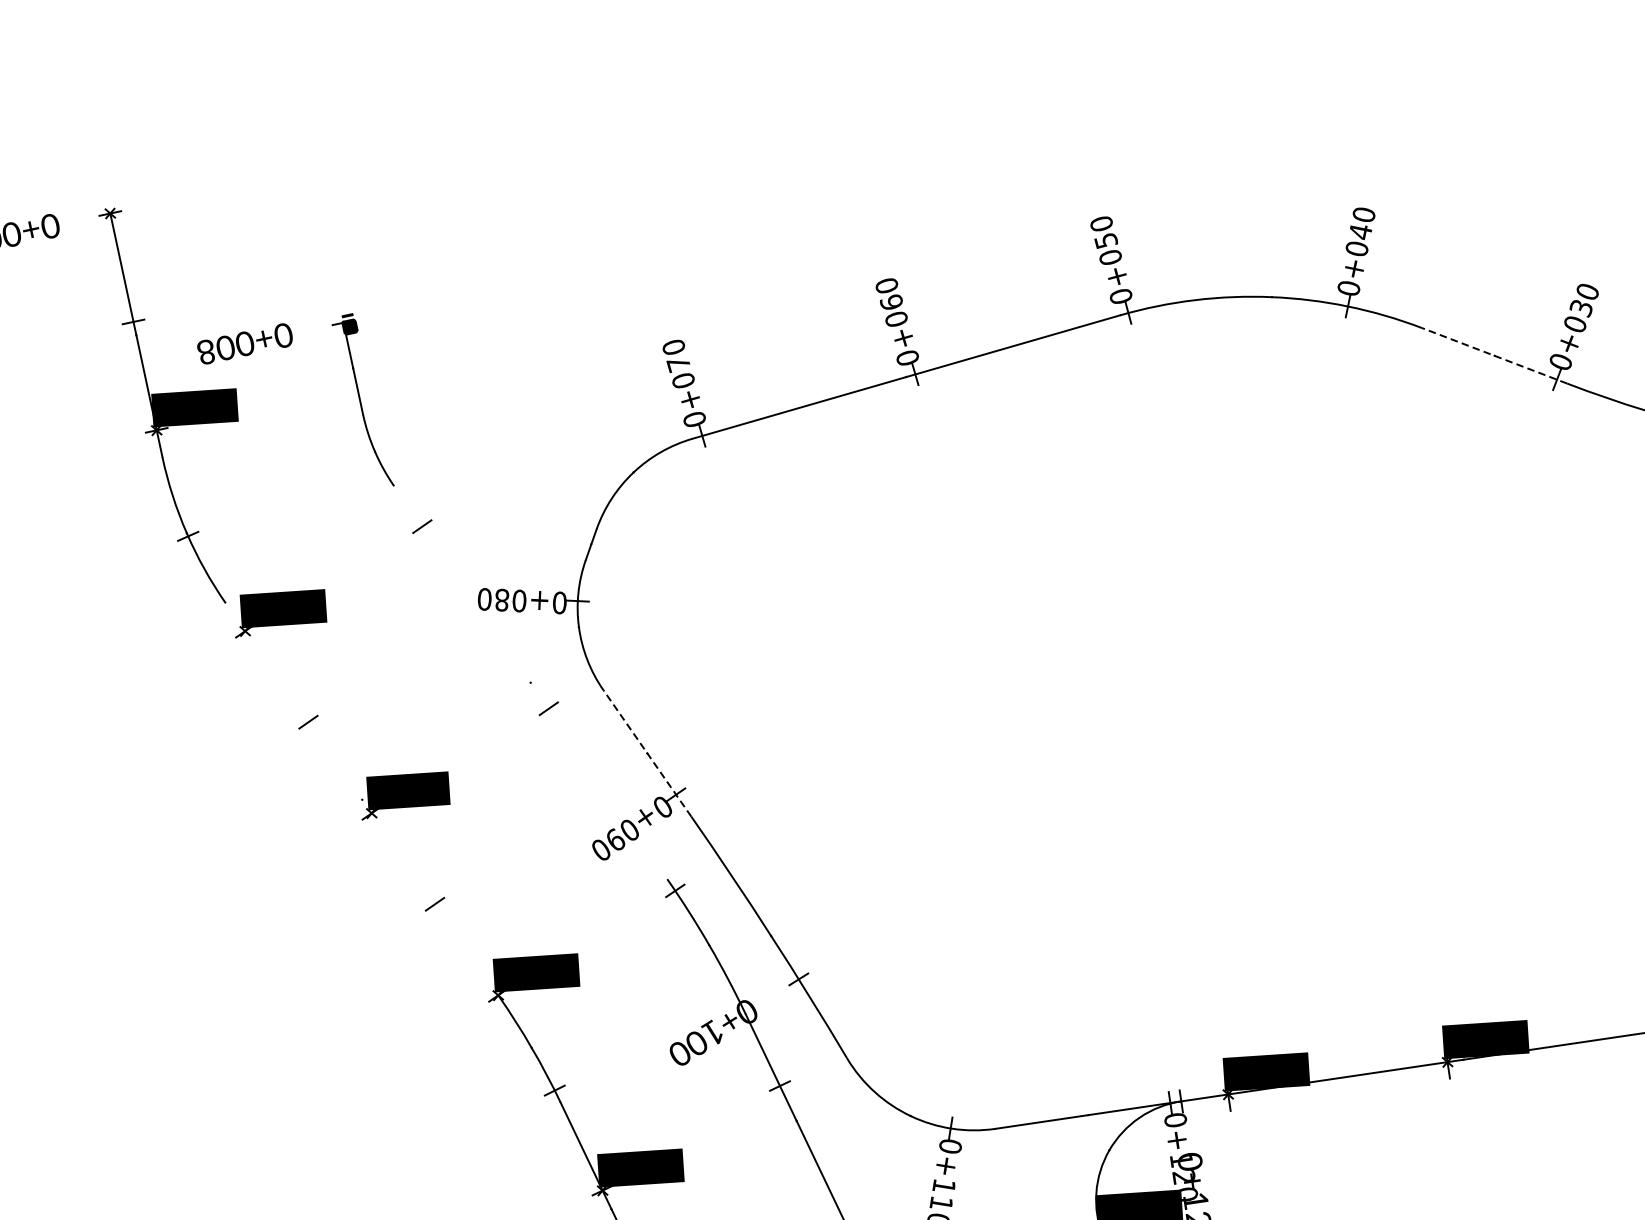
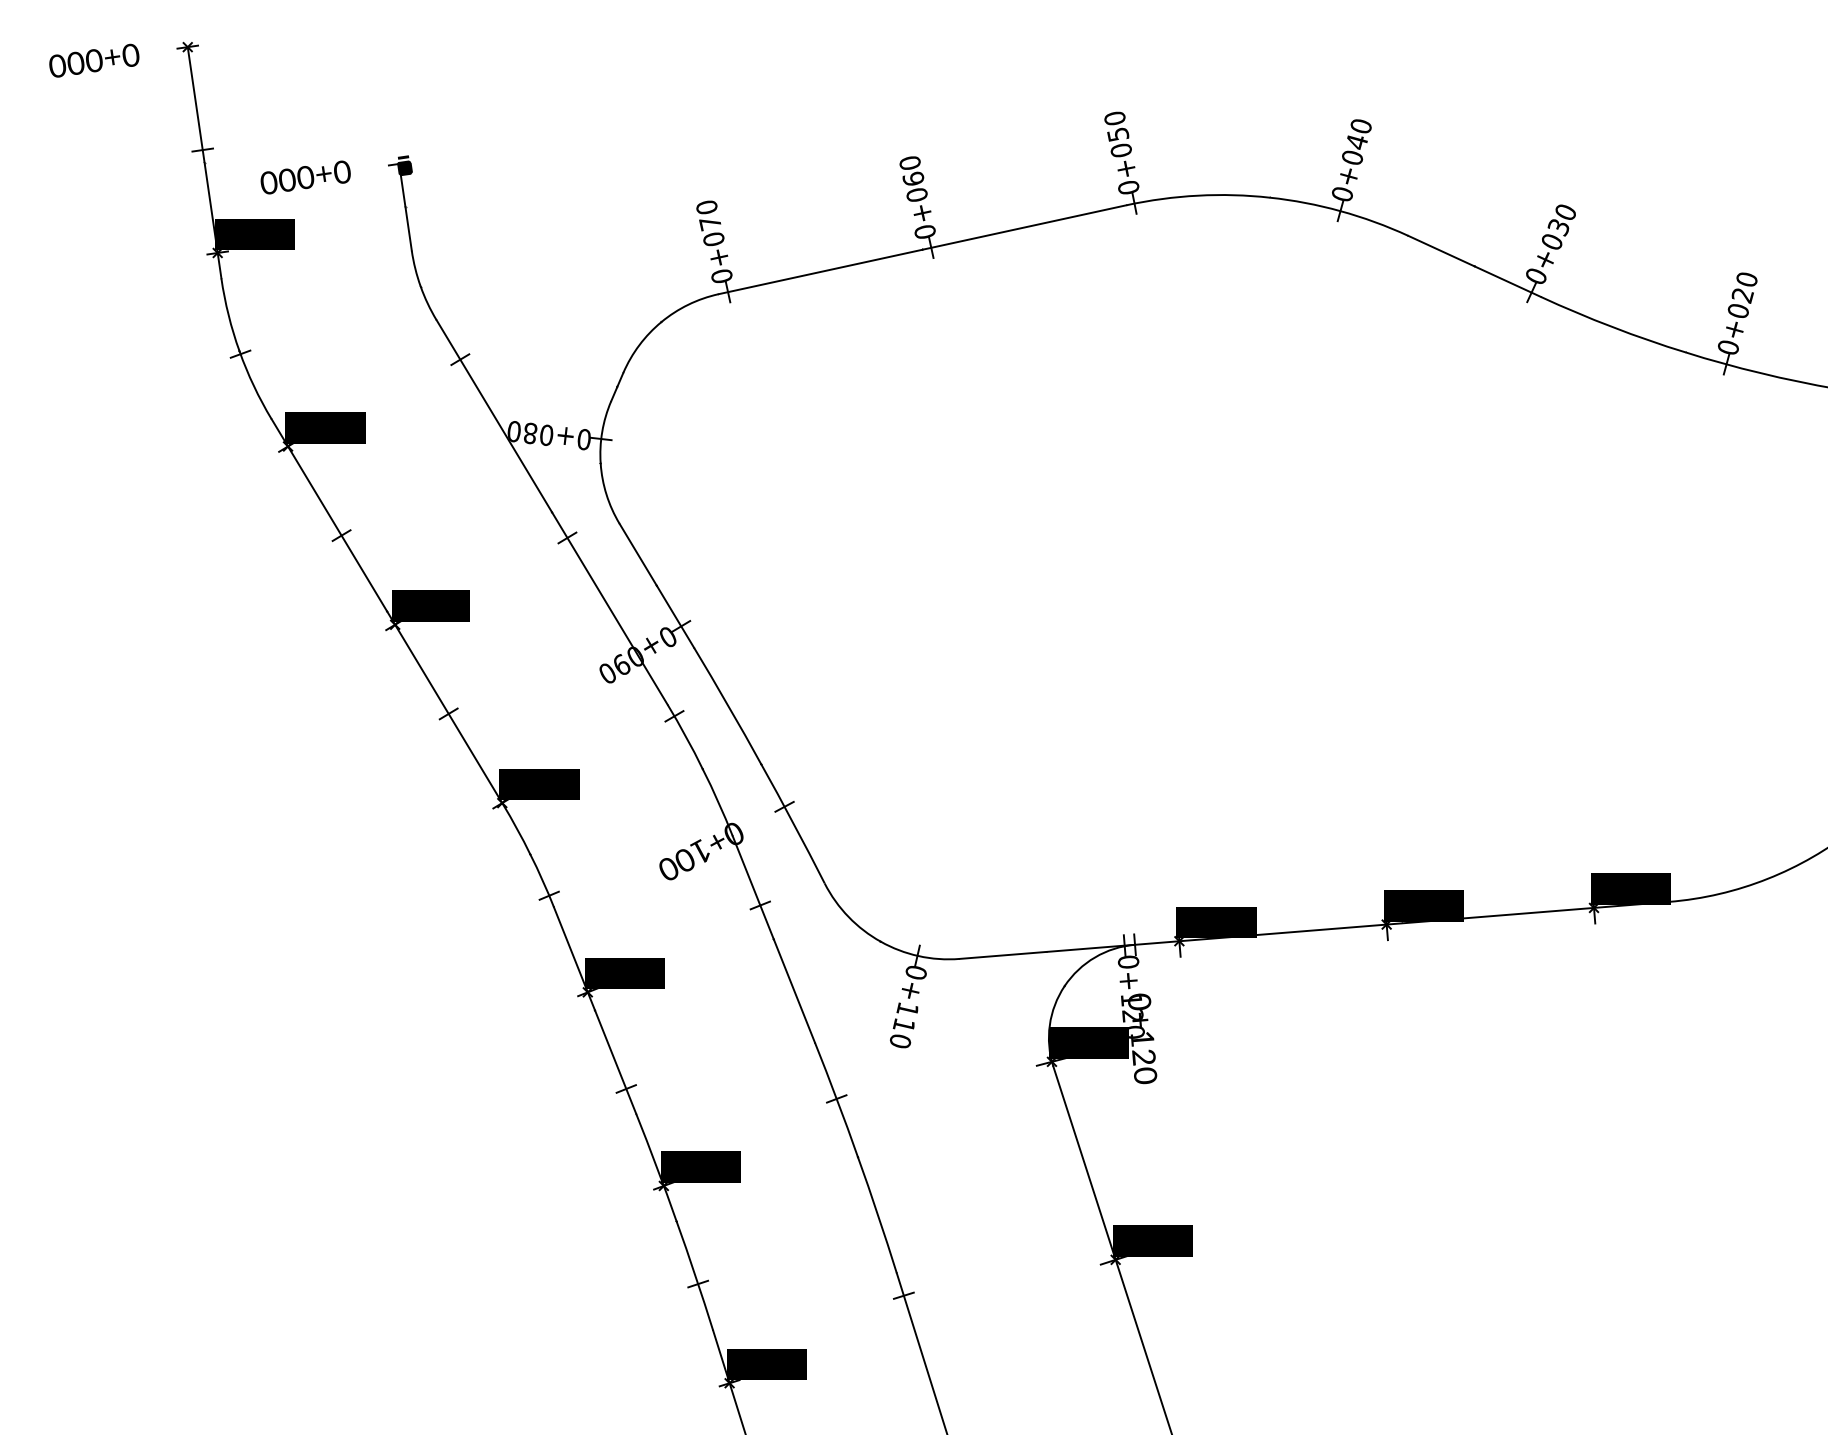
text: (205, 351) -> (268, 182), 0+008 -> 0+000
line: (1494, 355) -> (1474, 266), dashed -> solid
line: (530, 682) -> (551, 512), added
line: (646, 753) -> (656, 585), dashed -> solid
line: (361, 799) -> (386, 611), added

